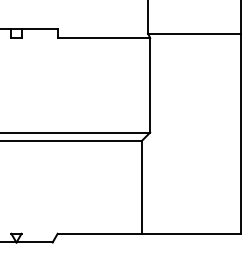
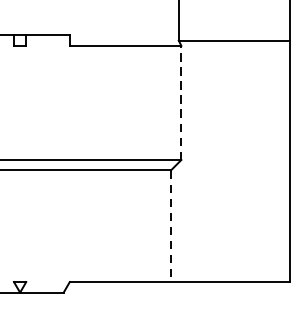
line: (150, 84) -> (181, 101), solid -> dashed
line: (141, 188) -> (170, 227), solid -> dashed

